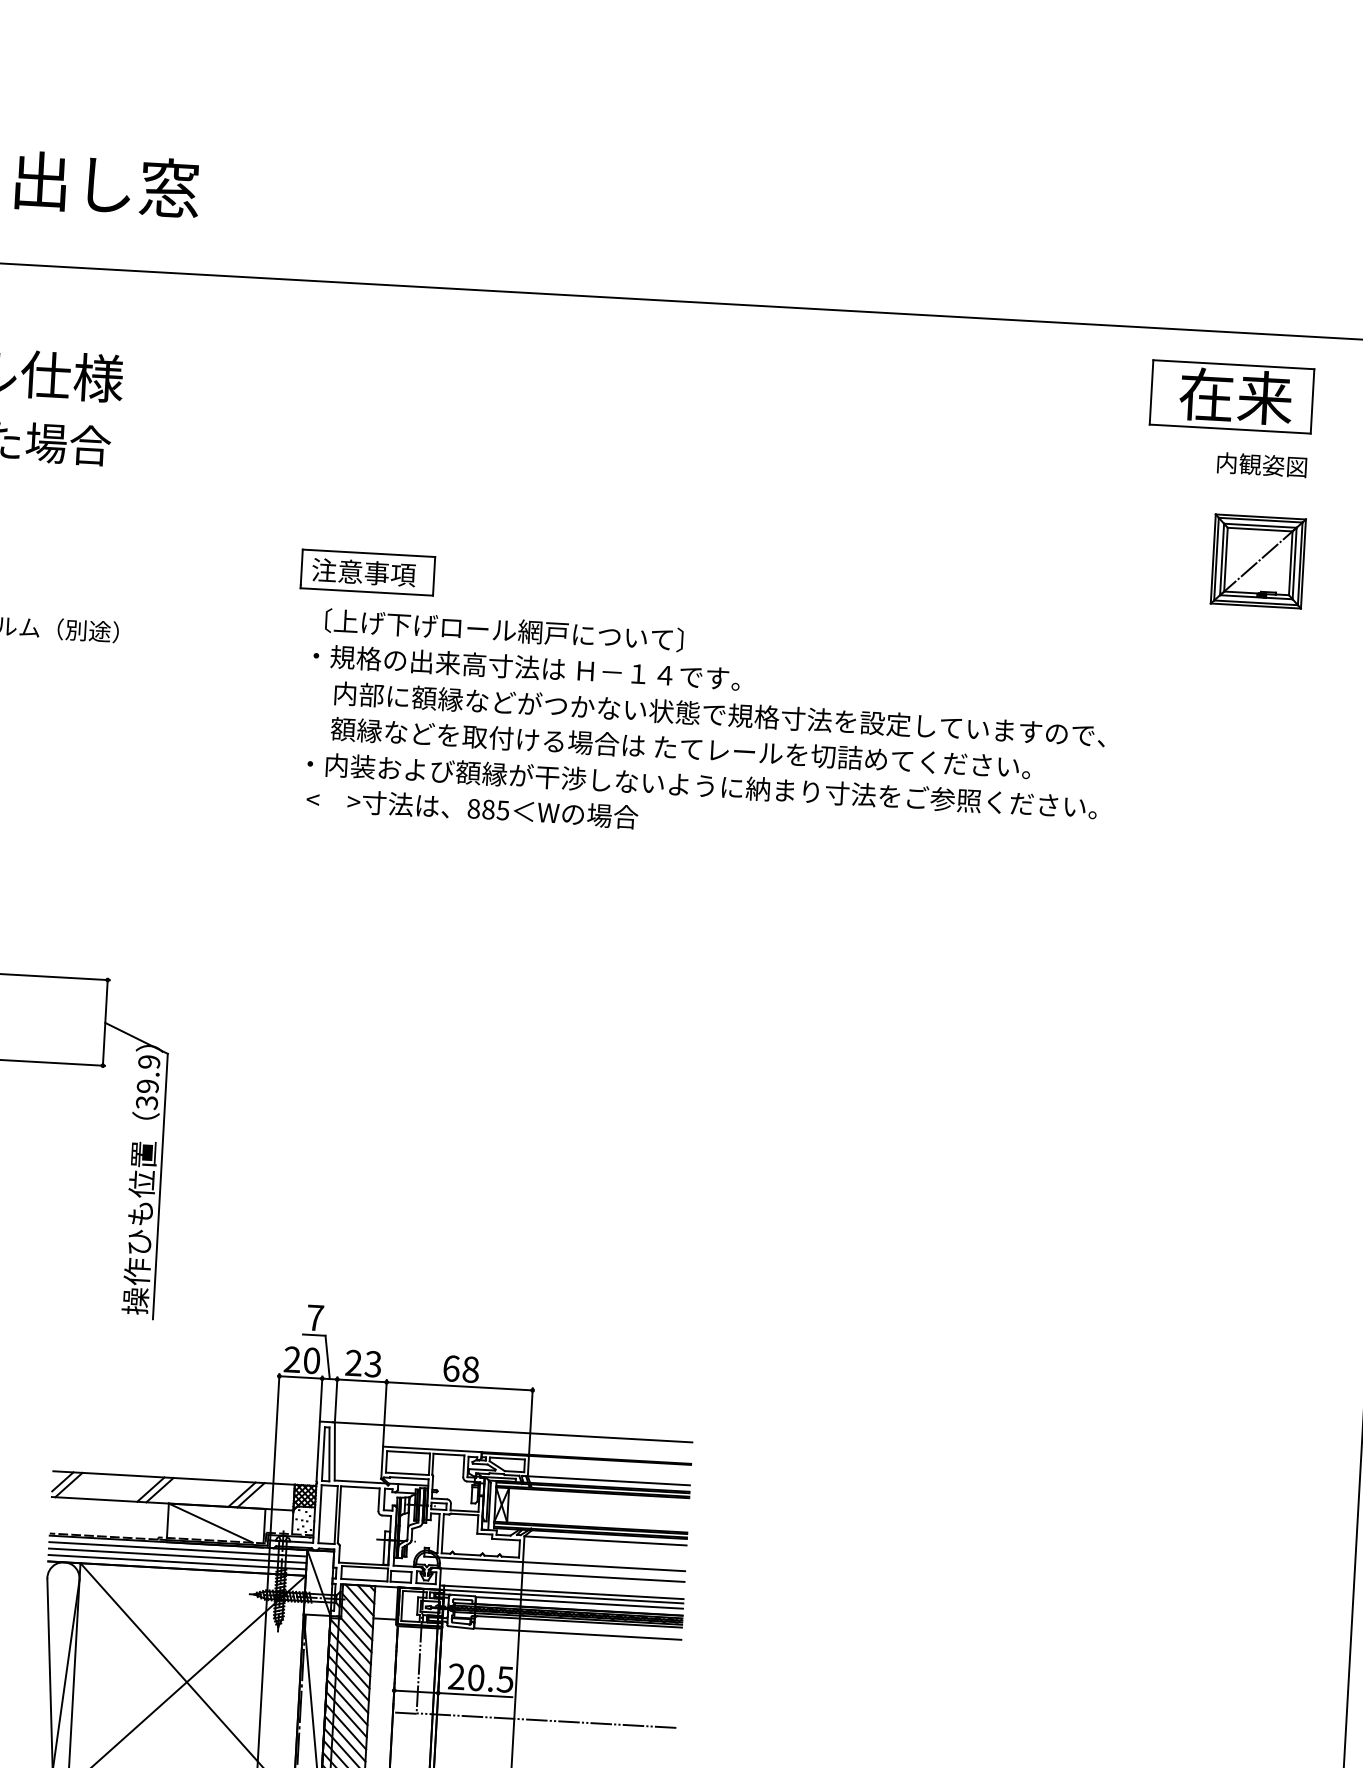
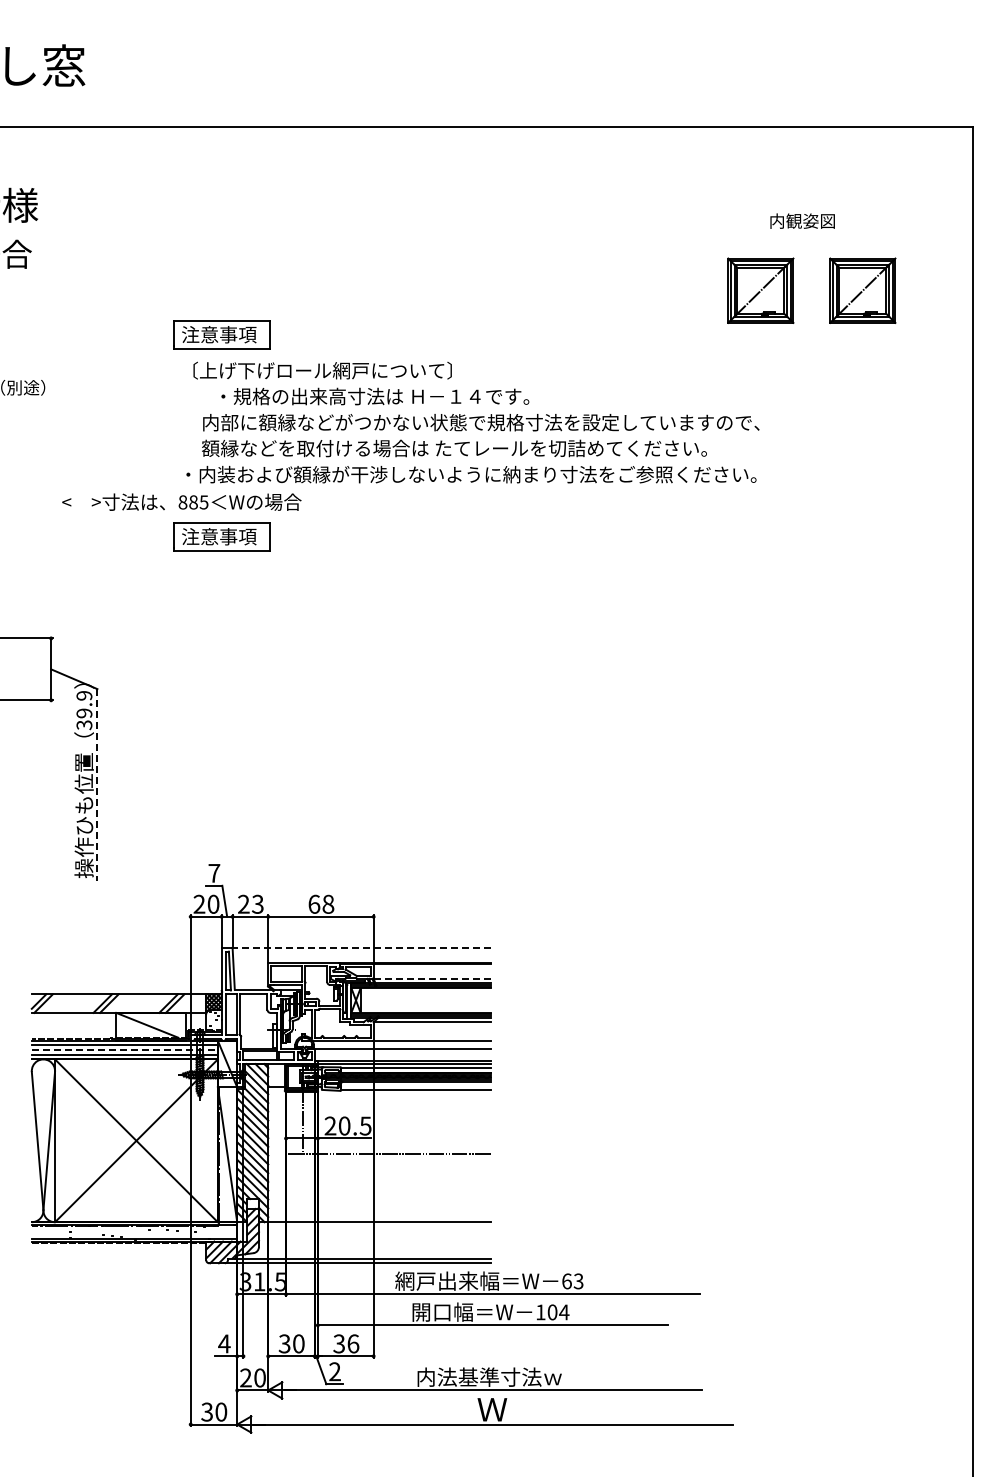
part: (1230, 397) -> (836, 173), removed
text: (1261, 464) -> (802, 220), moved
part: (1116, 553) -> (760, 290), added
text: (526, 667) -> (375, 396), moved
text: (471, 807) -> (181, 501), moved
part: (351, 852) -> (221, 536), added
line: (160, 1187) -> (97, 785), solid -> dashed
line: (512, 1431) -> (360, 947), solid -> dashed
line: (609, 1480) -> (432, 978), solid -> dashed
line: (178, 1556) -> (125, 1050), solid -> dashed

